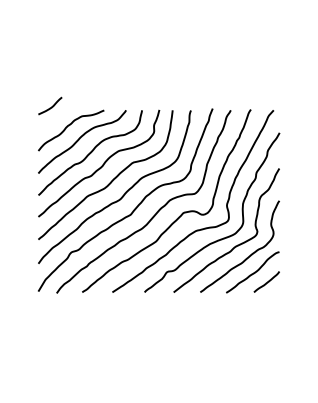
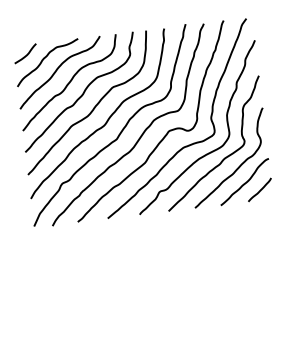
curve: (51, 106) -> (26, 54), moved

